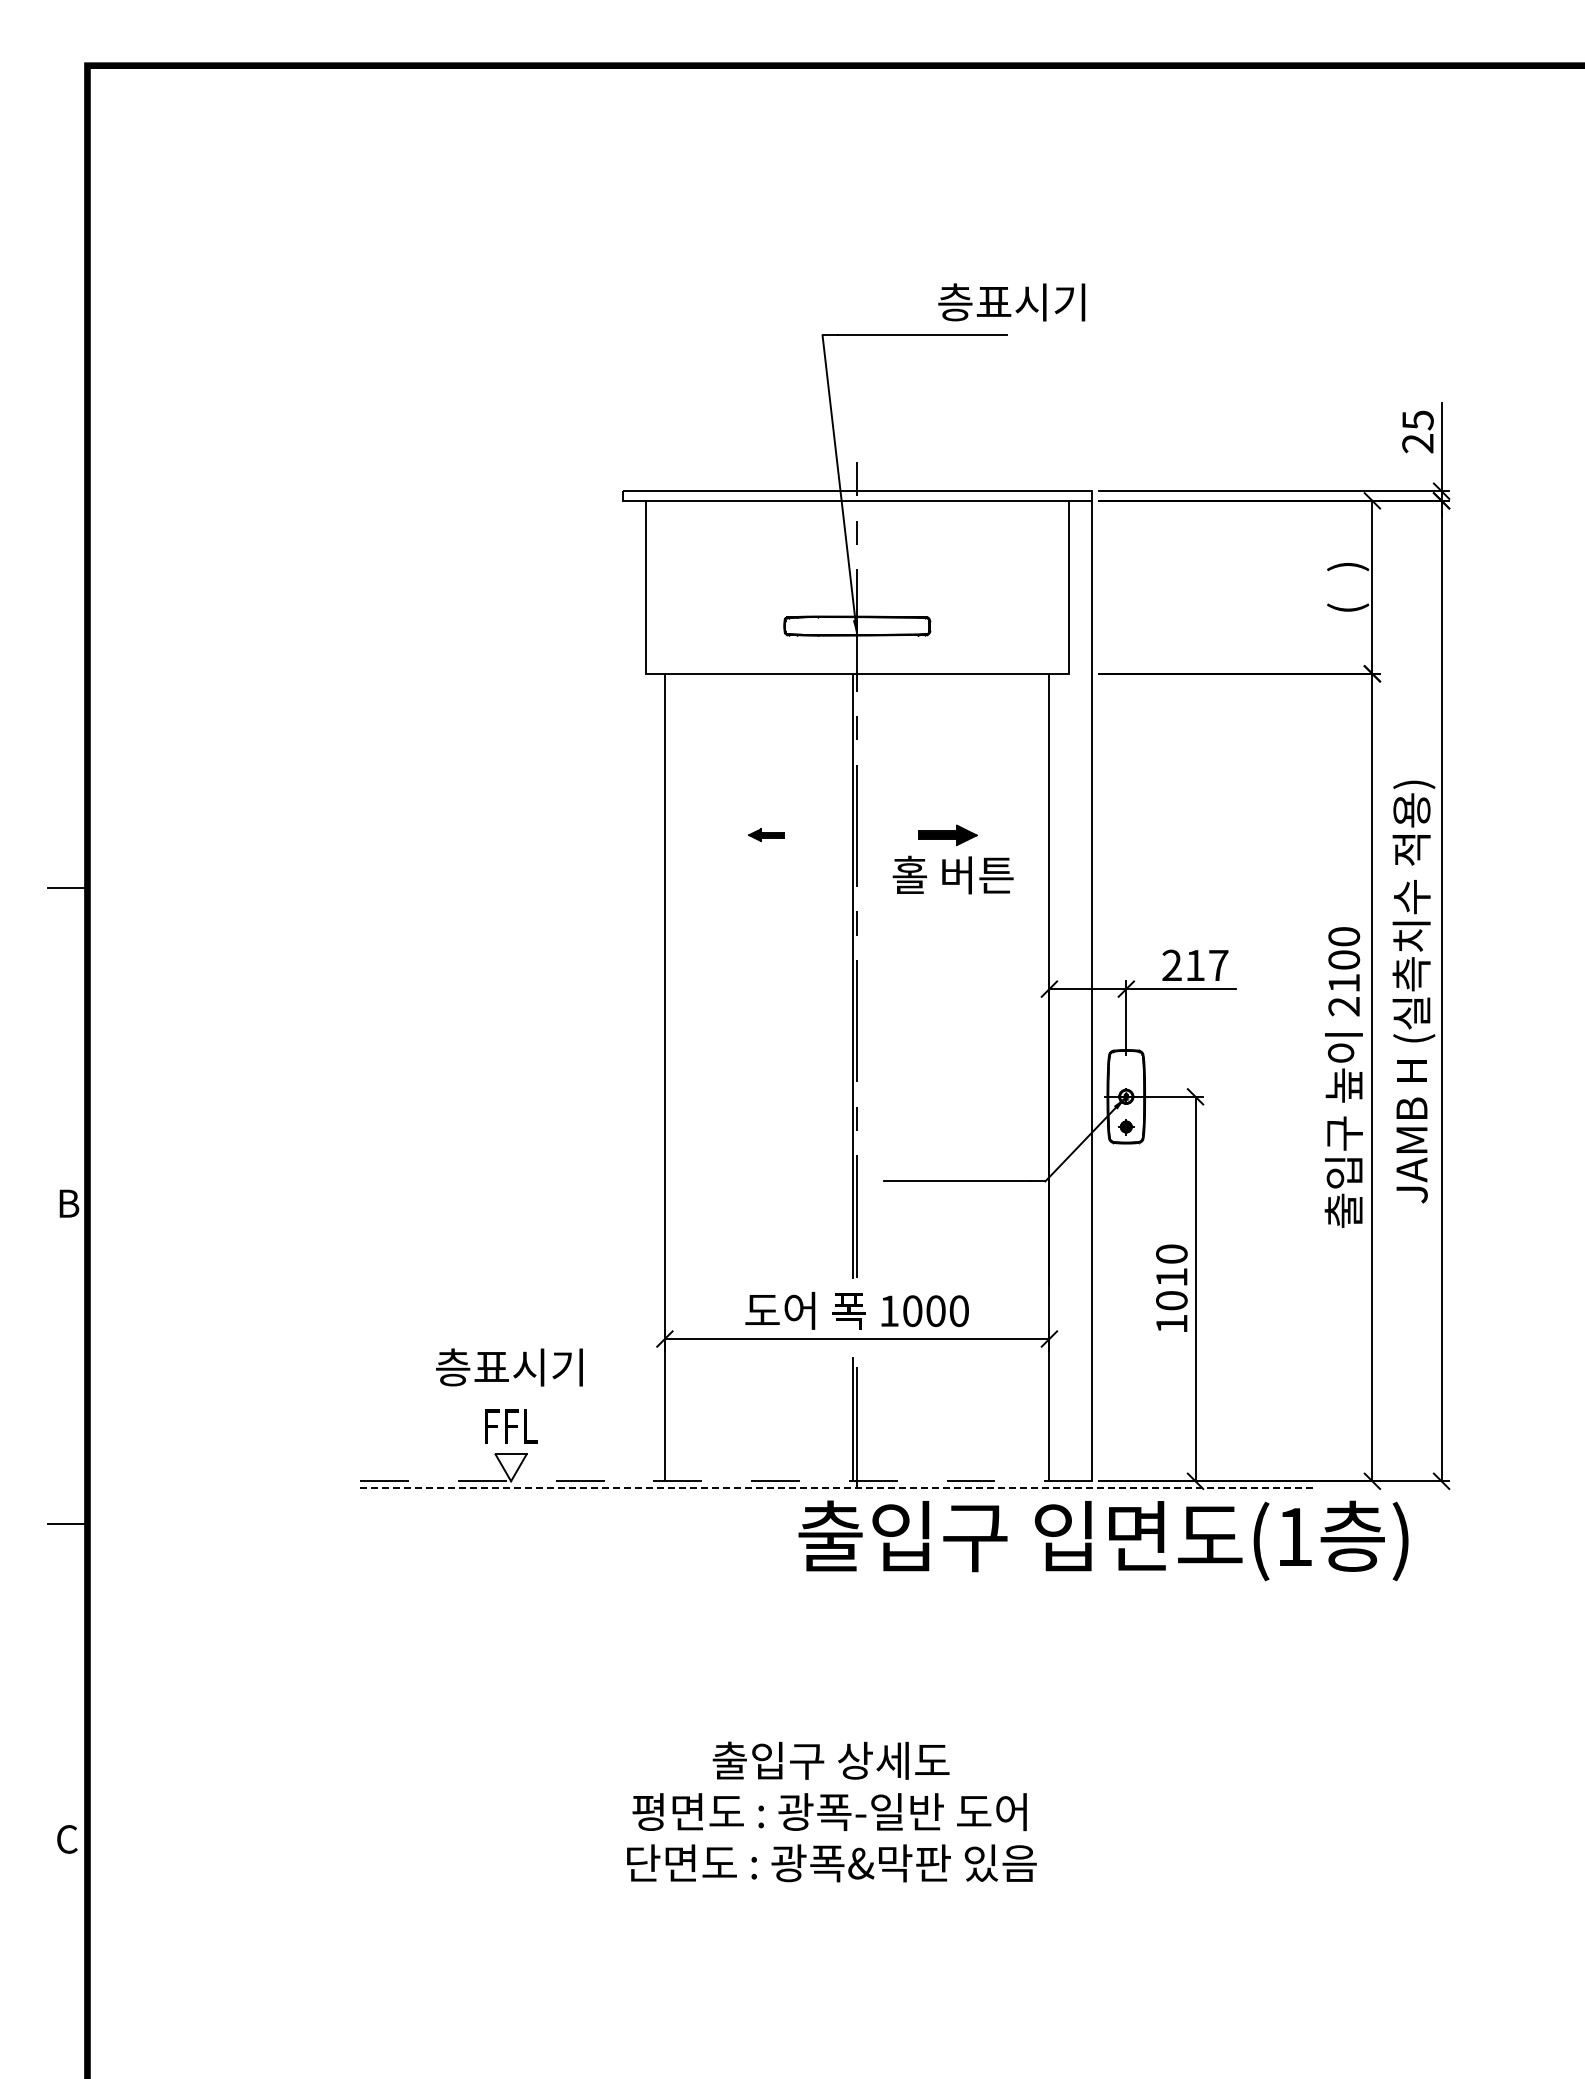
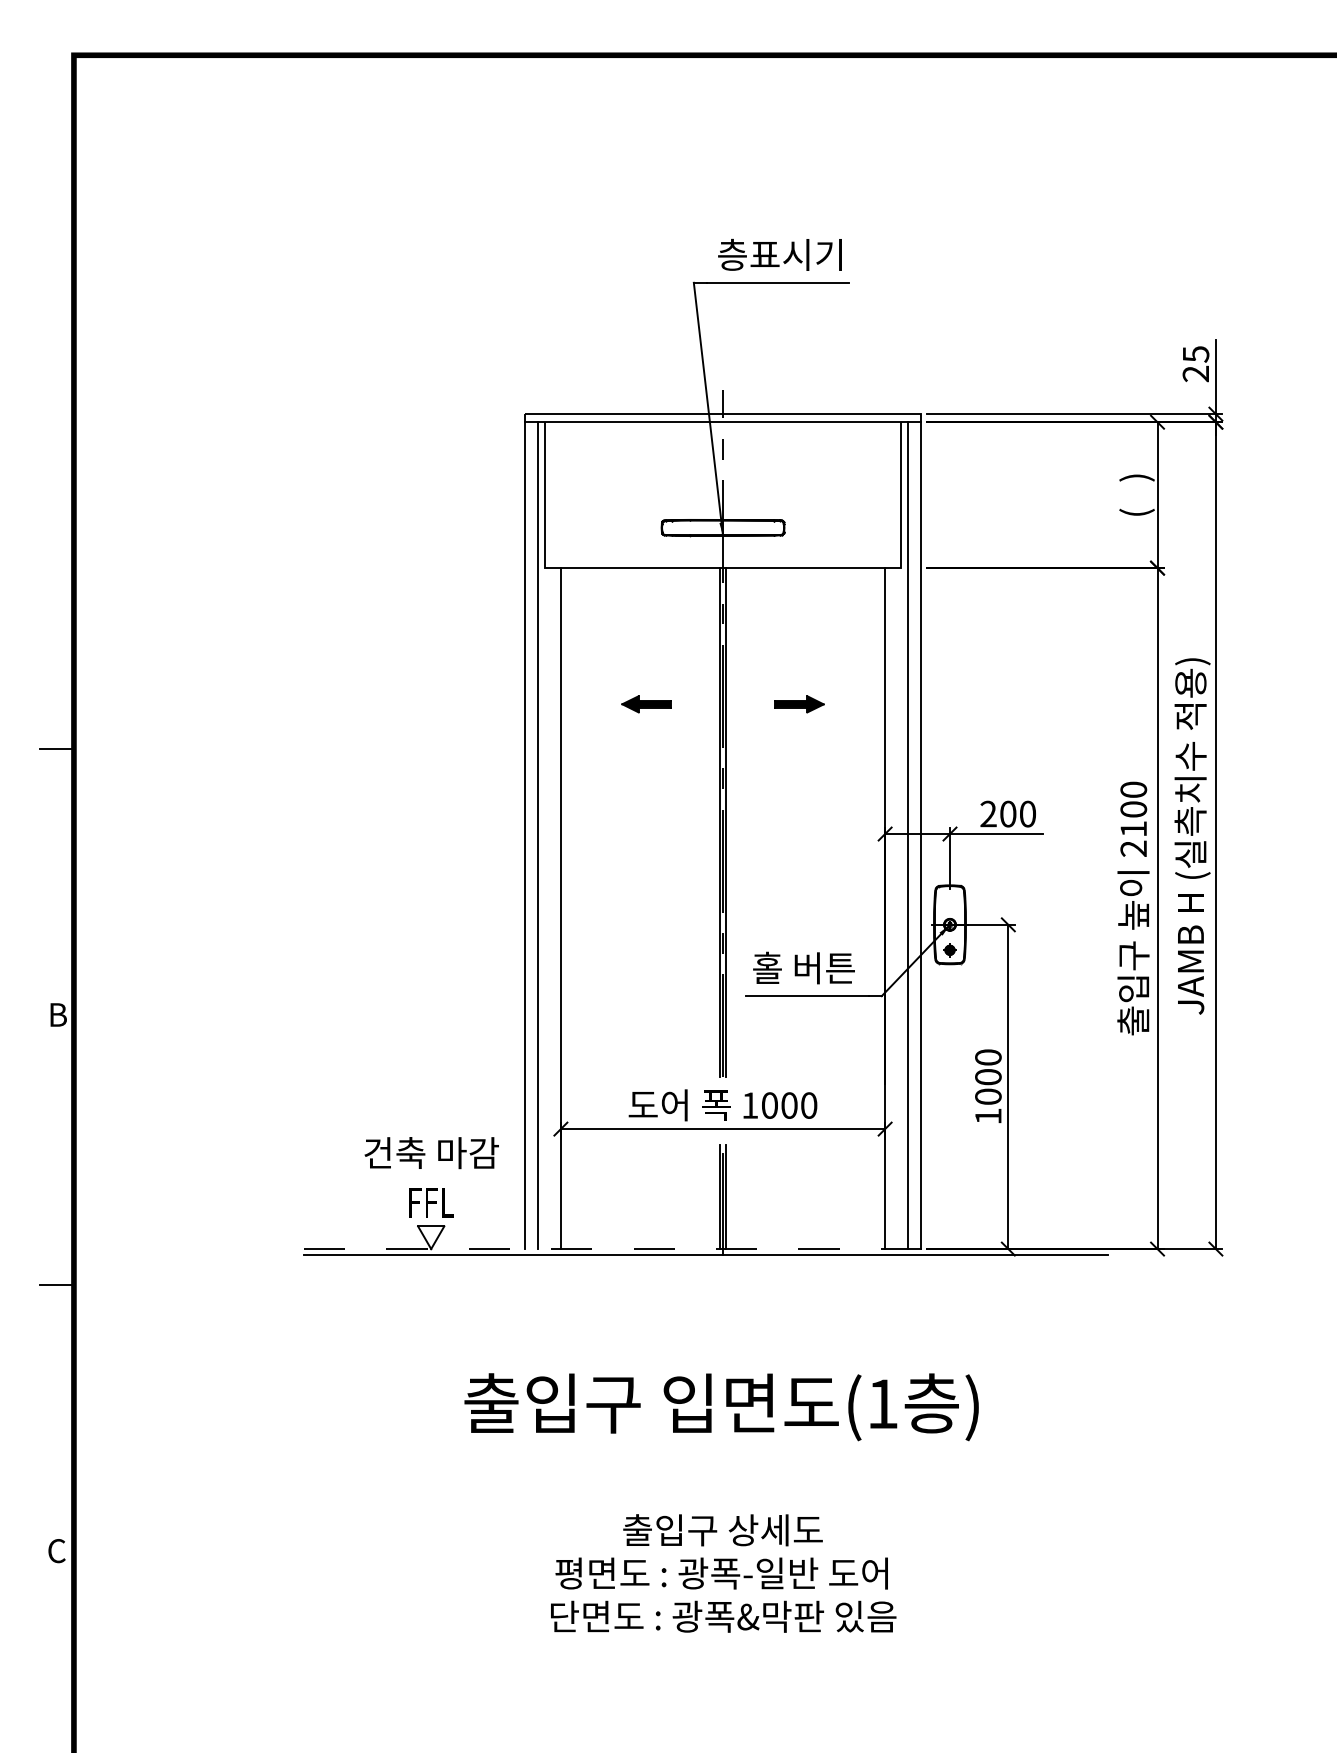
text: (1011, 302) -> (779, 254), moved
part: (766, 834) -> (646, 703), size x1.67
text: (952, 874) -> (803, 967), moved
text: (1207, 965) -> (1018, 814), 217 -> 200
line: (861, 975) -> (726, 822), added
line: (622, 990) -> (525, 835), added
line: (637, 990) -> (537, 835), added
line: (1076, 990) -> (907, 835), added
text: (1171, 1276) -> (988, 1076), 1010 -> 1000
text: (511, 1367) -> (431, 1153), 층표시기 -> 건축 마감
line: (861, 1419) -> (726, 1196), added
line: (837, 1488) -> (706, 1255), dashed -> solid
text: (1103, 1540) -> (721, 1406), moved
text: (831, 1811) -> (723, 1573), moved

